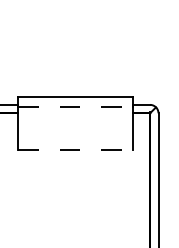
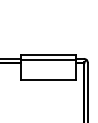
line: (75, 106) -> (48, 59), dashed -> solid
line: (75, 150) -> (48, 80), dashed -> solid

